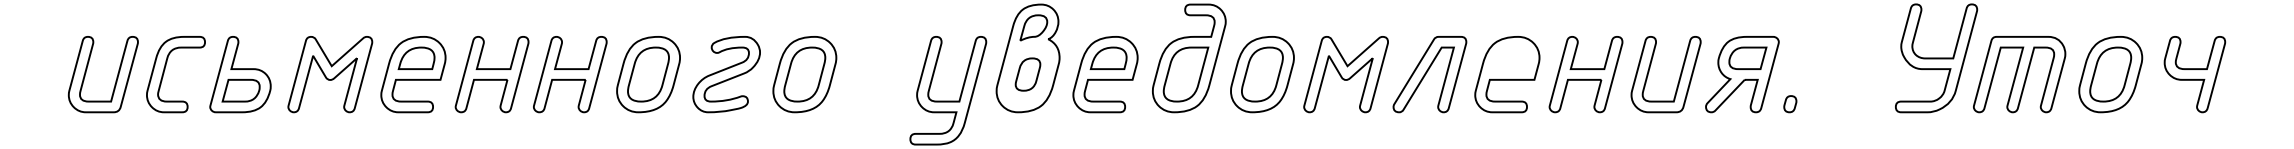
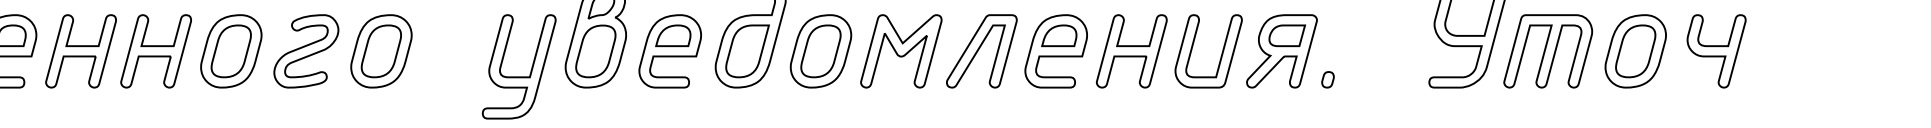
part: (1510, 57) -> (1059, 34), added
part: (1027, 74) -> (595, 51), size x1.67

